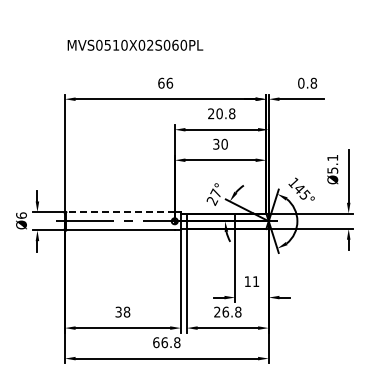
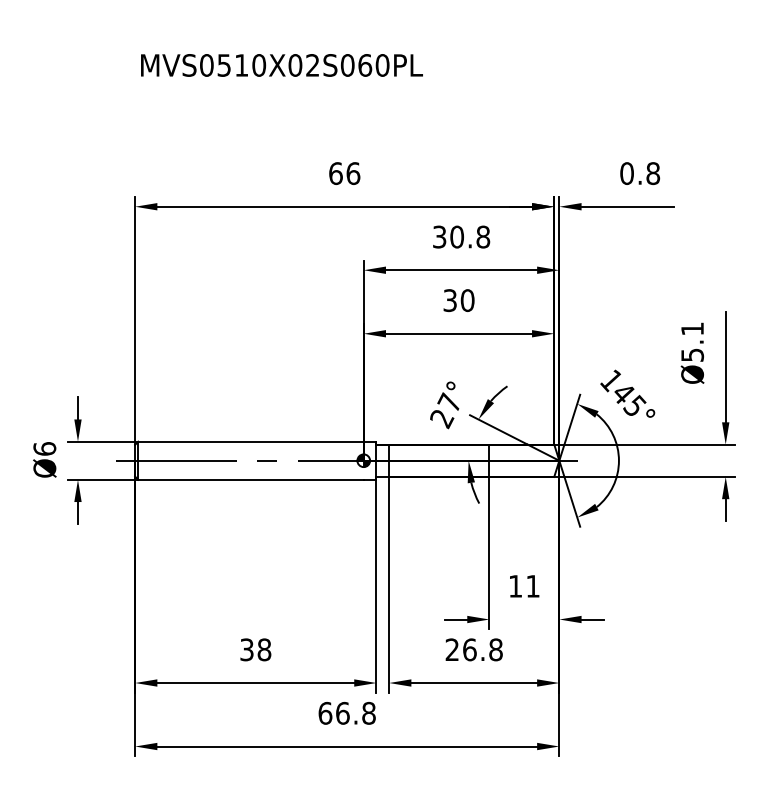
text: (135, 44) -> (282, 63), moved
text: (211, 114) -> (440, 238), 20.8 -> 30.8
line: (120, 212) -> (250, 442), dashed -> solid

